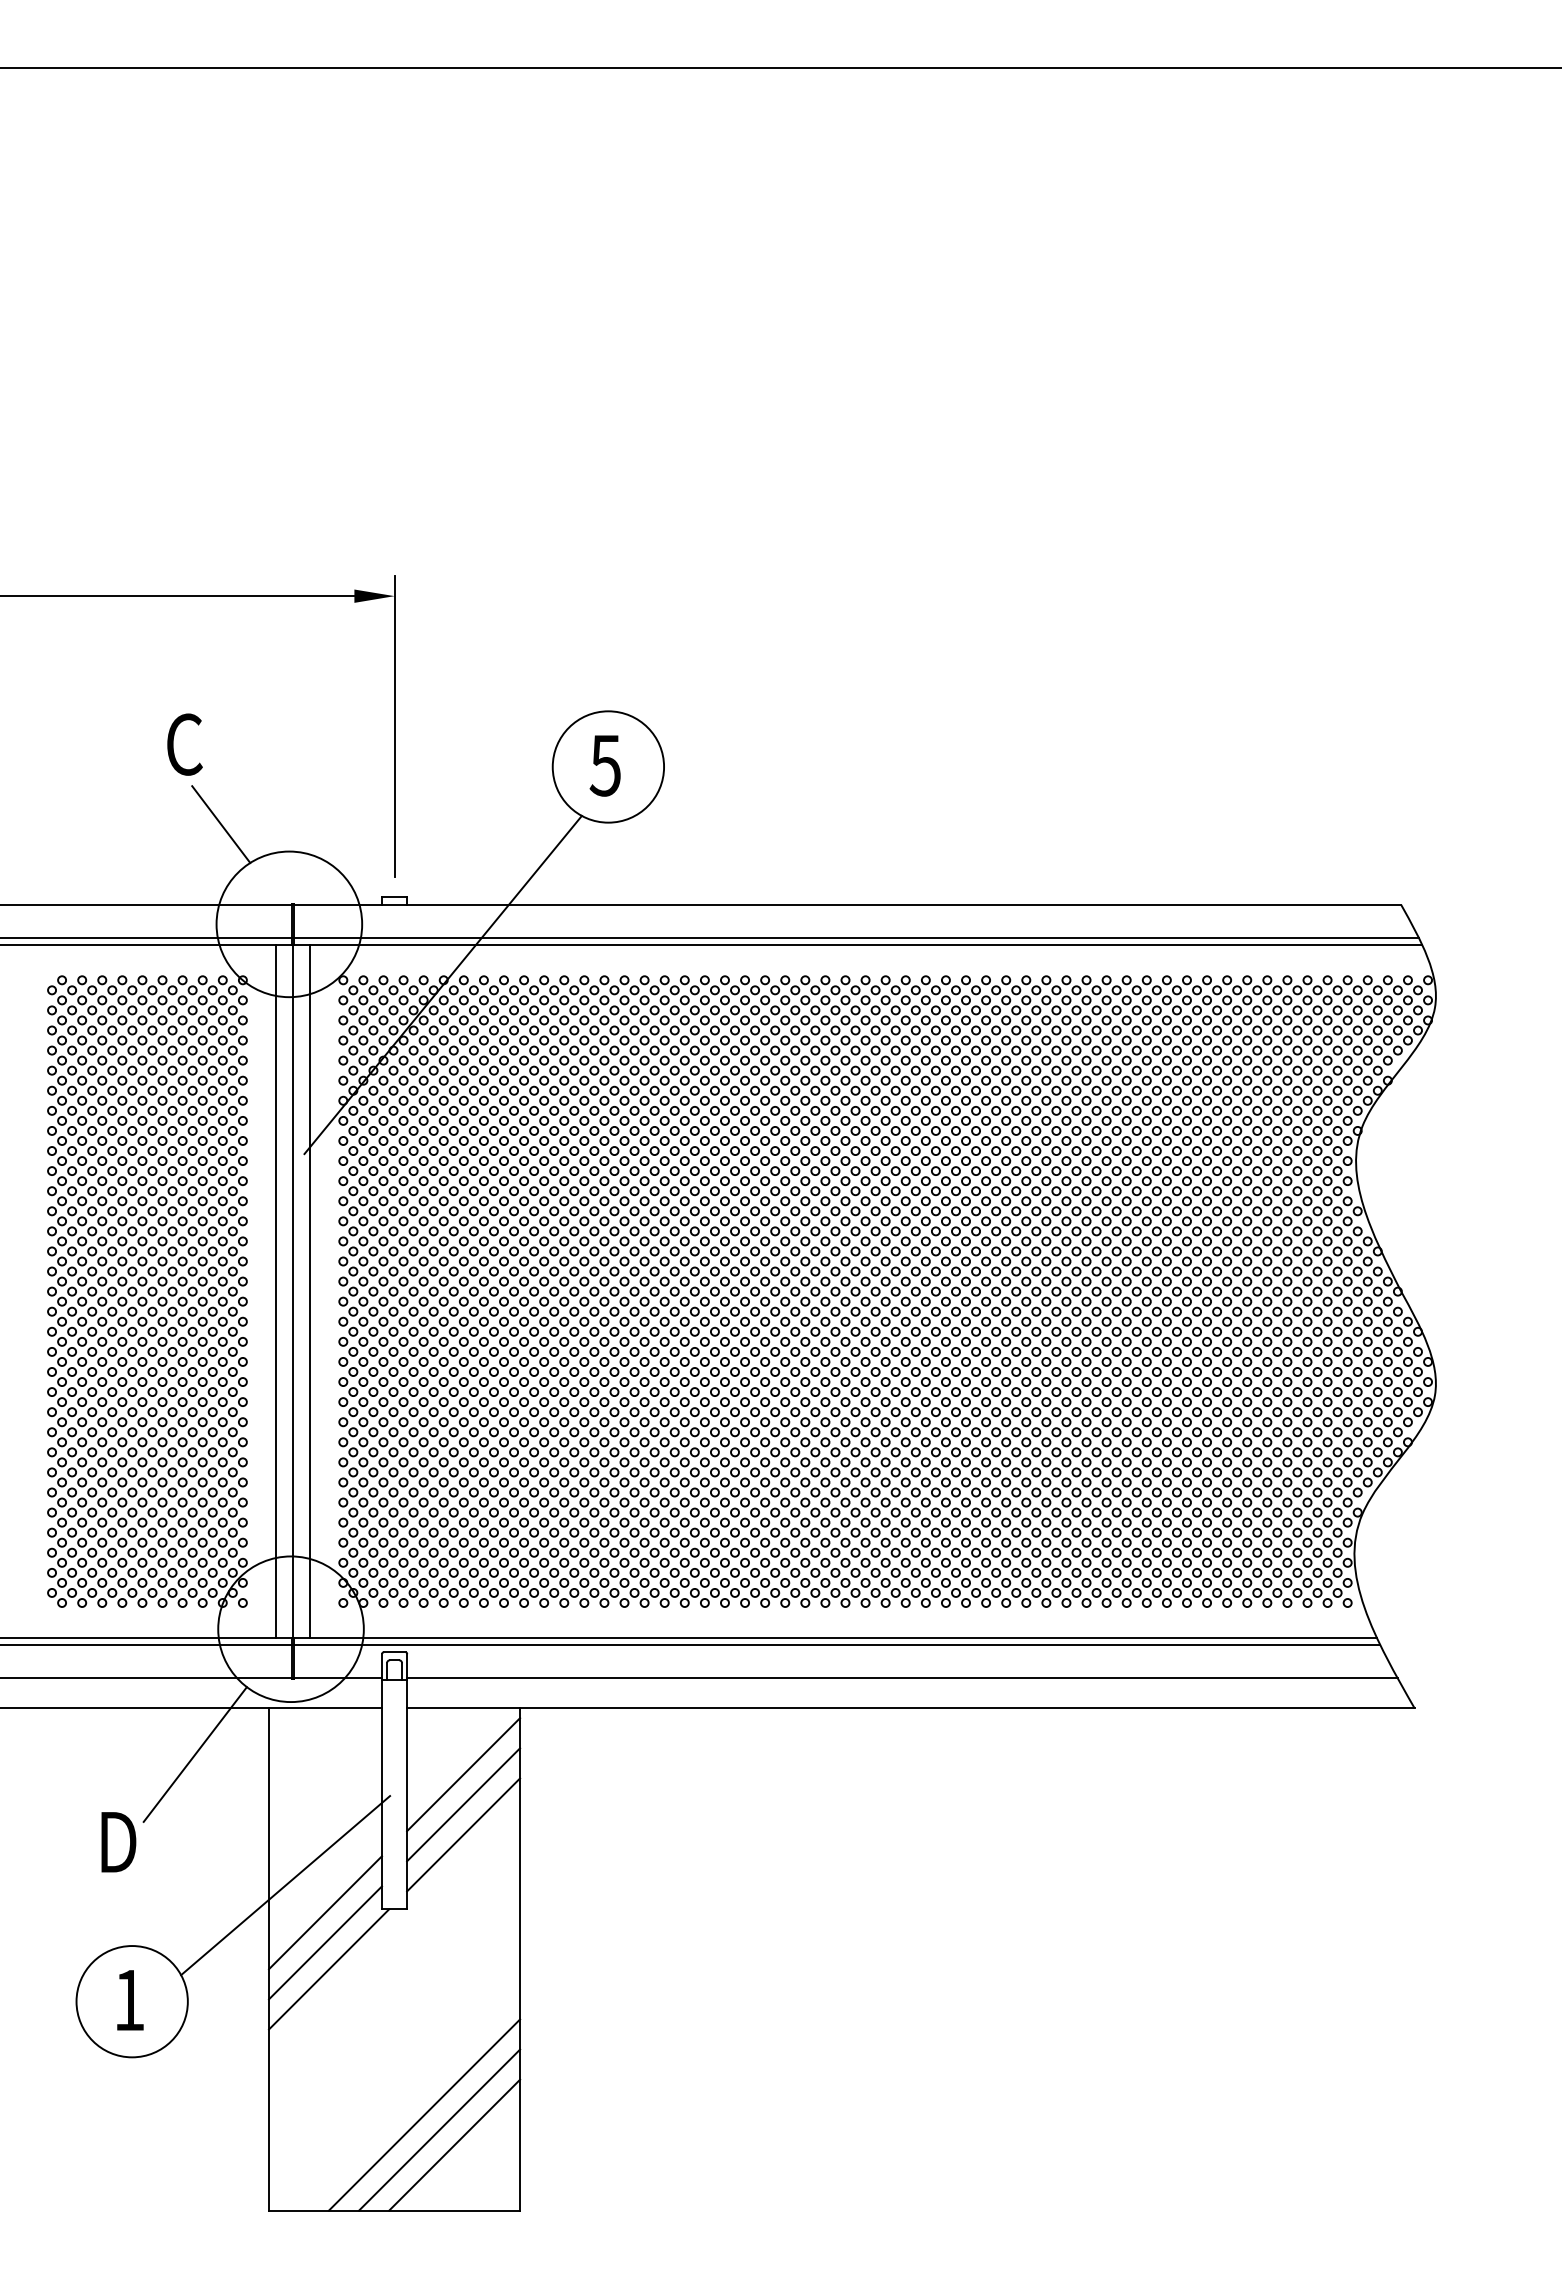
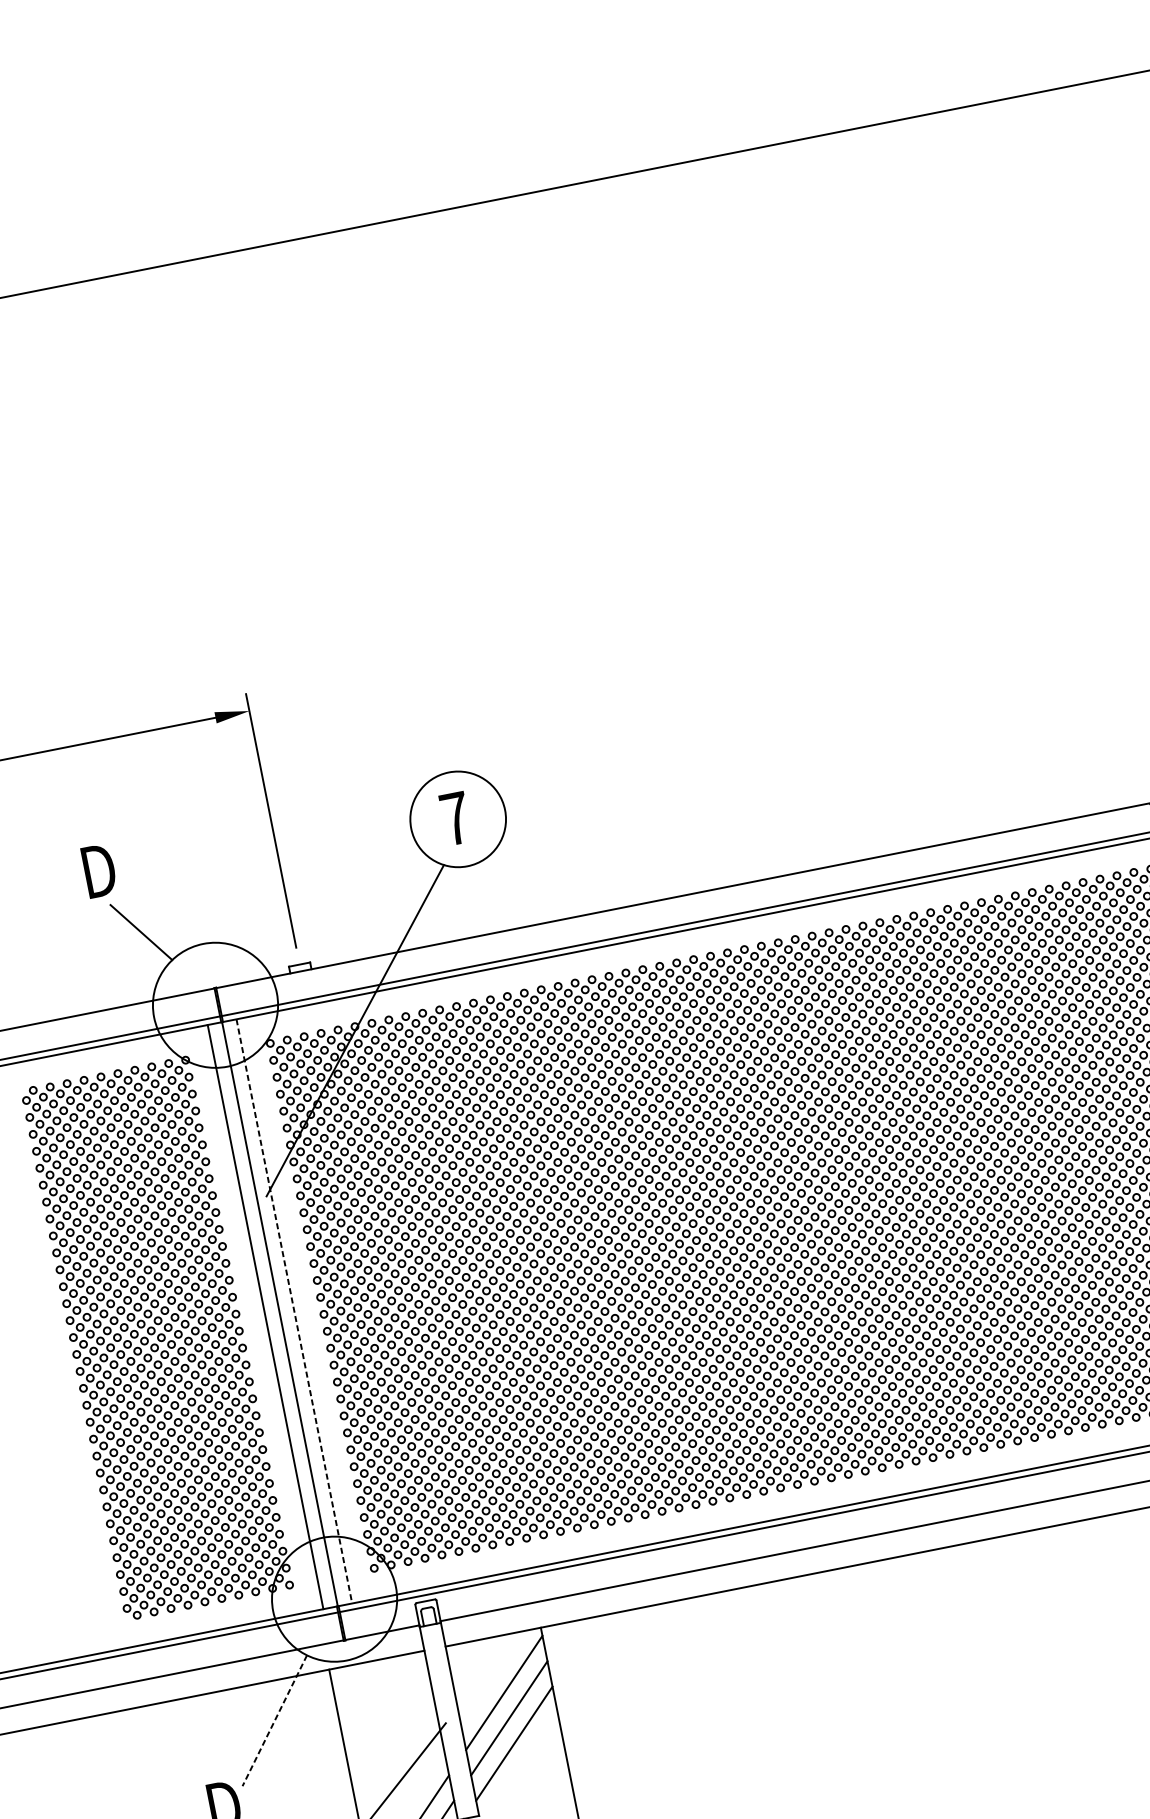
text: (185, 744) -> (97, 871), C -> D
text: (604, 765) -> (454, 818), 5 -> 7
line: (310, 1291) -> (294, 1311), solid -> dashed
line: (195, 1754) -> (274, 1720), solid -> dashed

